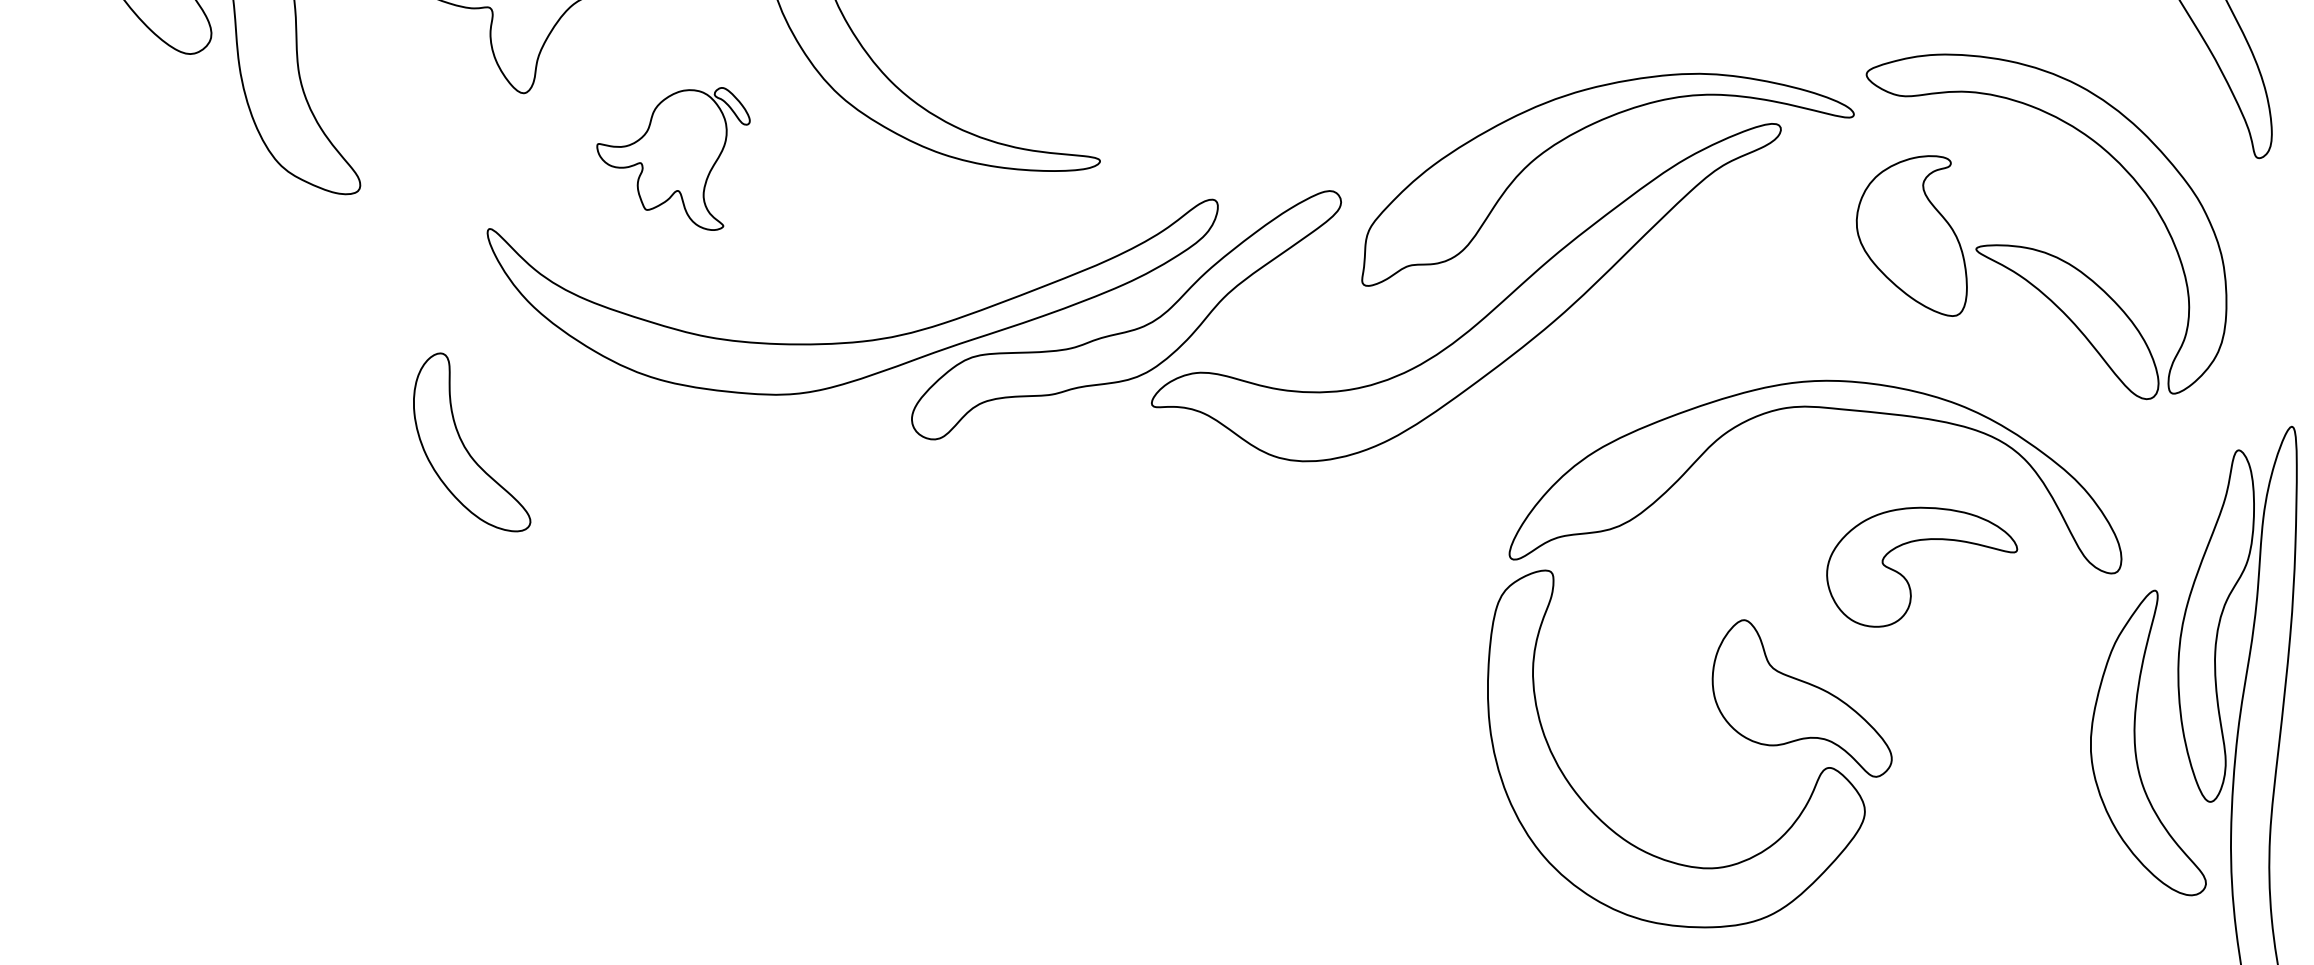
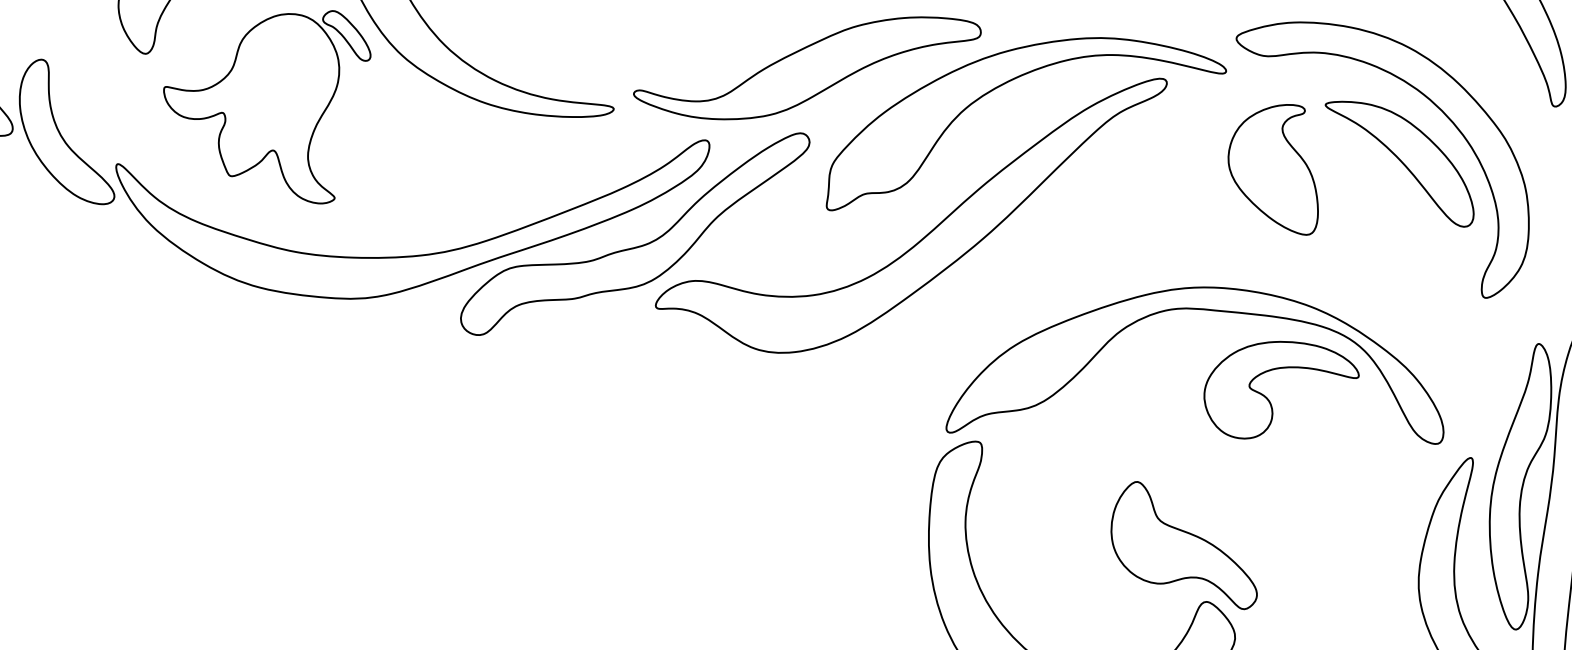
part: (1338, 110) -> (807, 67), added
part: (673, 158) -> (267, 106), size x1.67
part: (2067, 322) -> (1399, 164), moved
part: (466, 447) -> (62, 136), moved
part: (1906, 578) -> (1268, 399), moved

